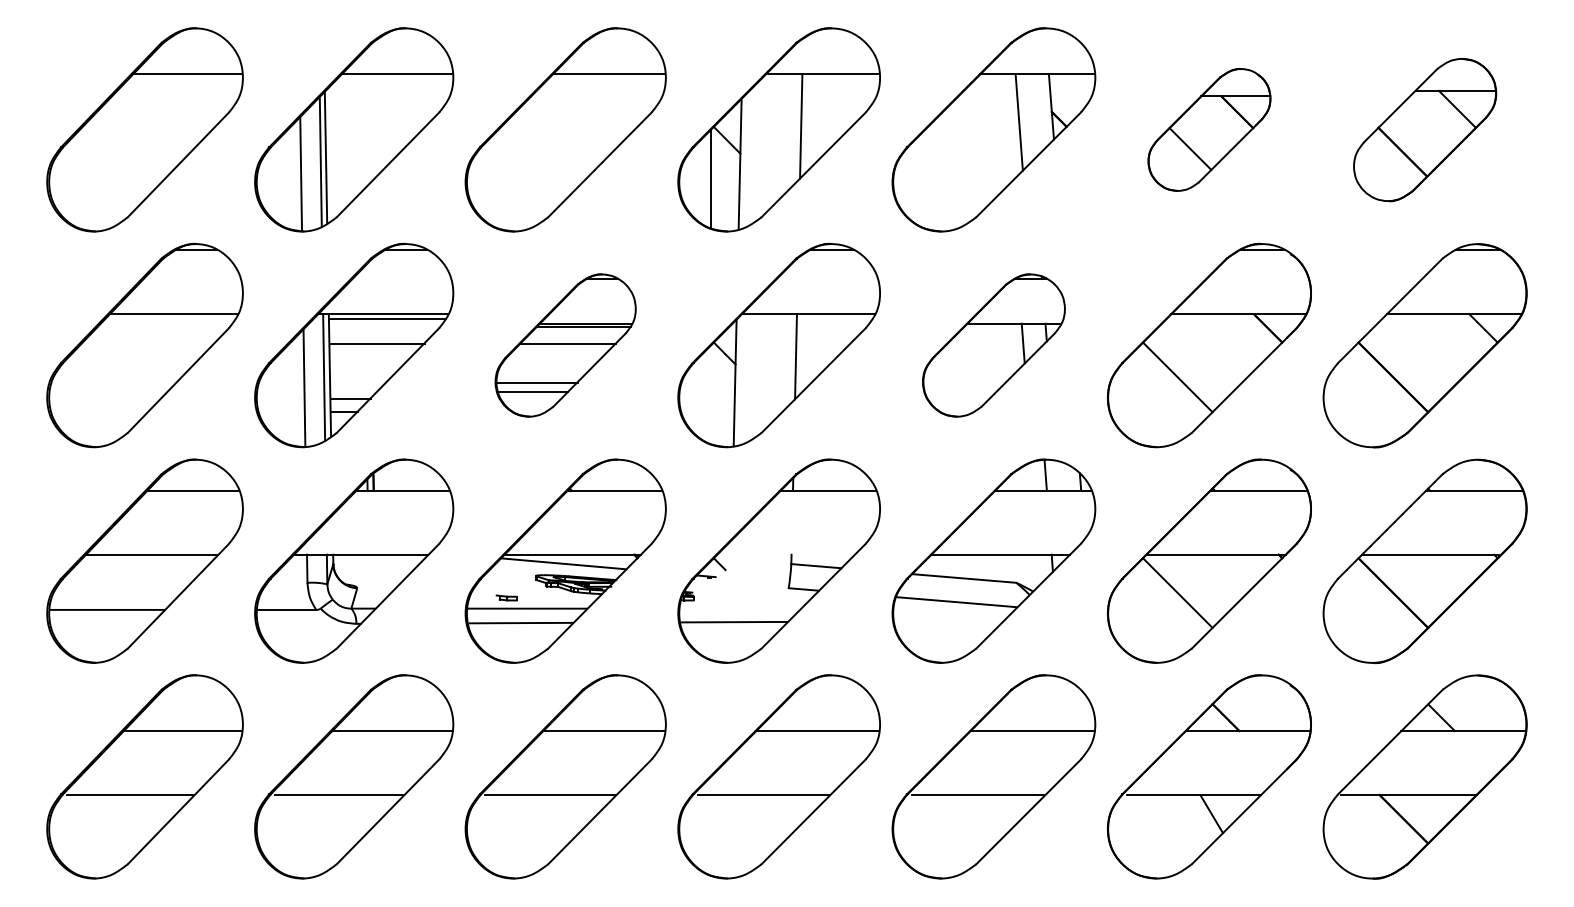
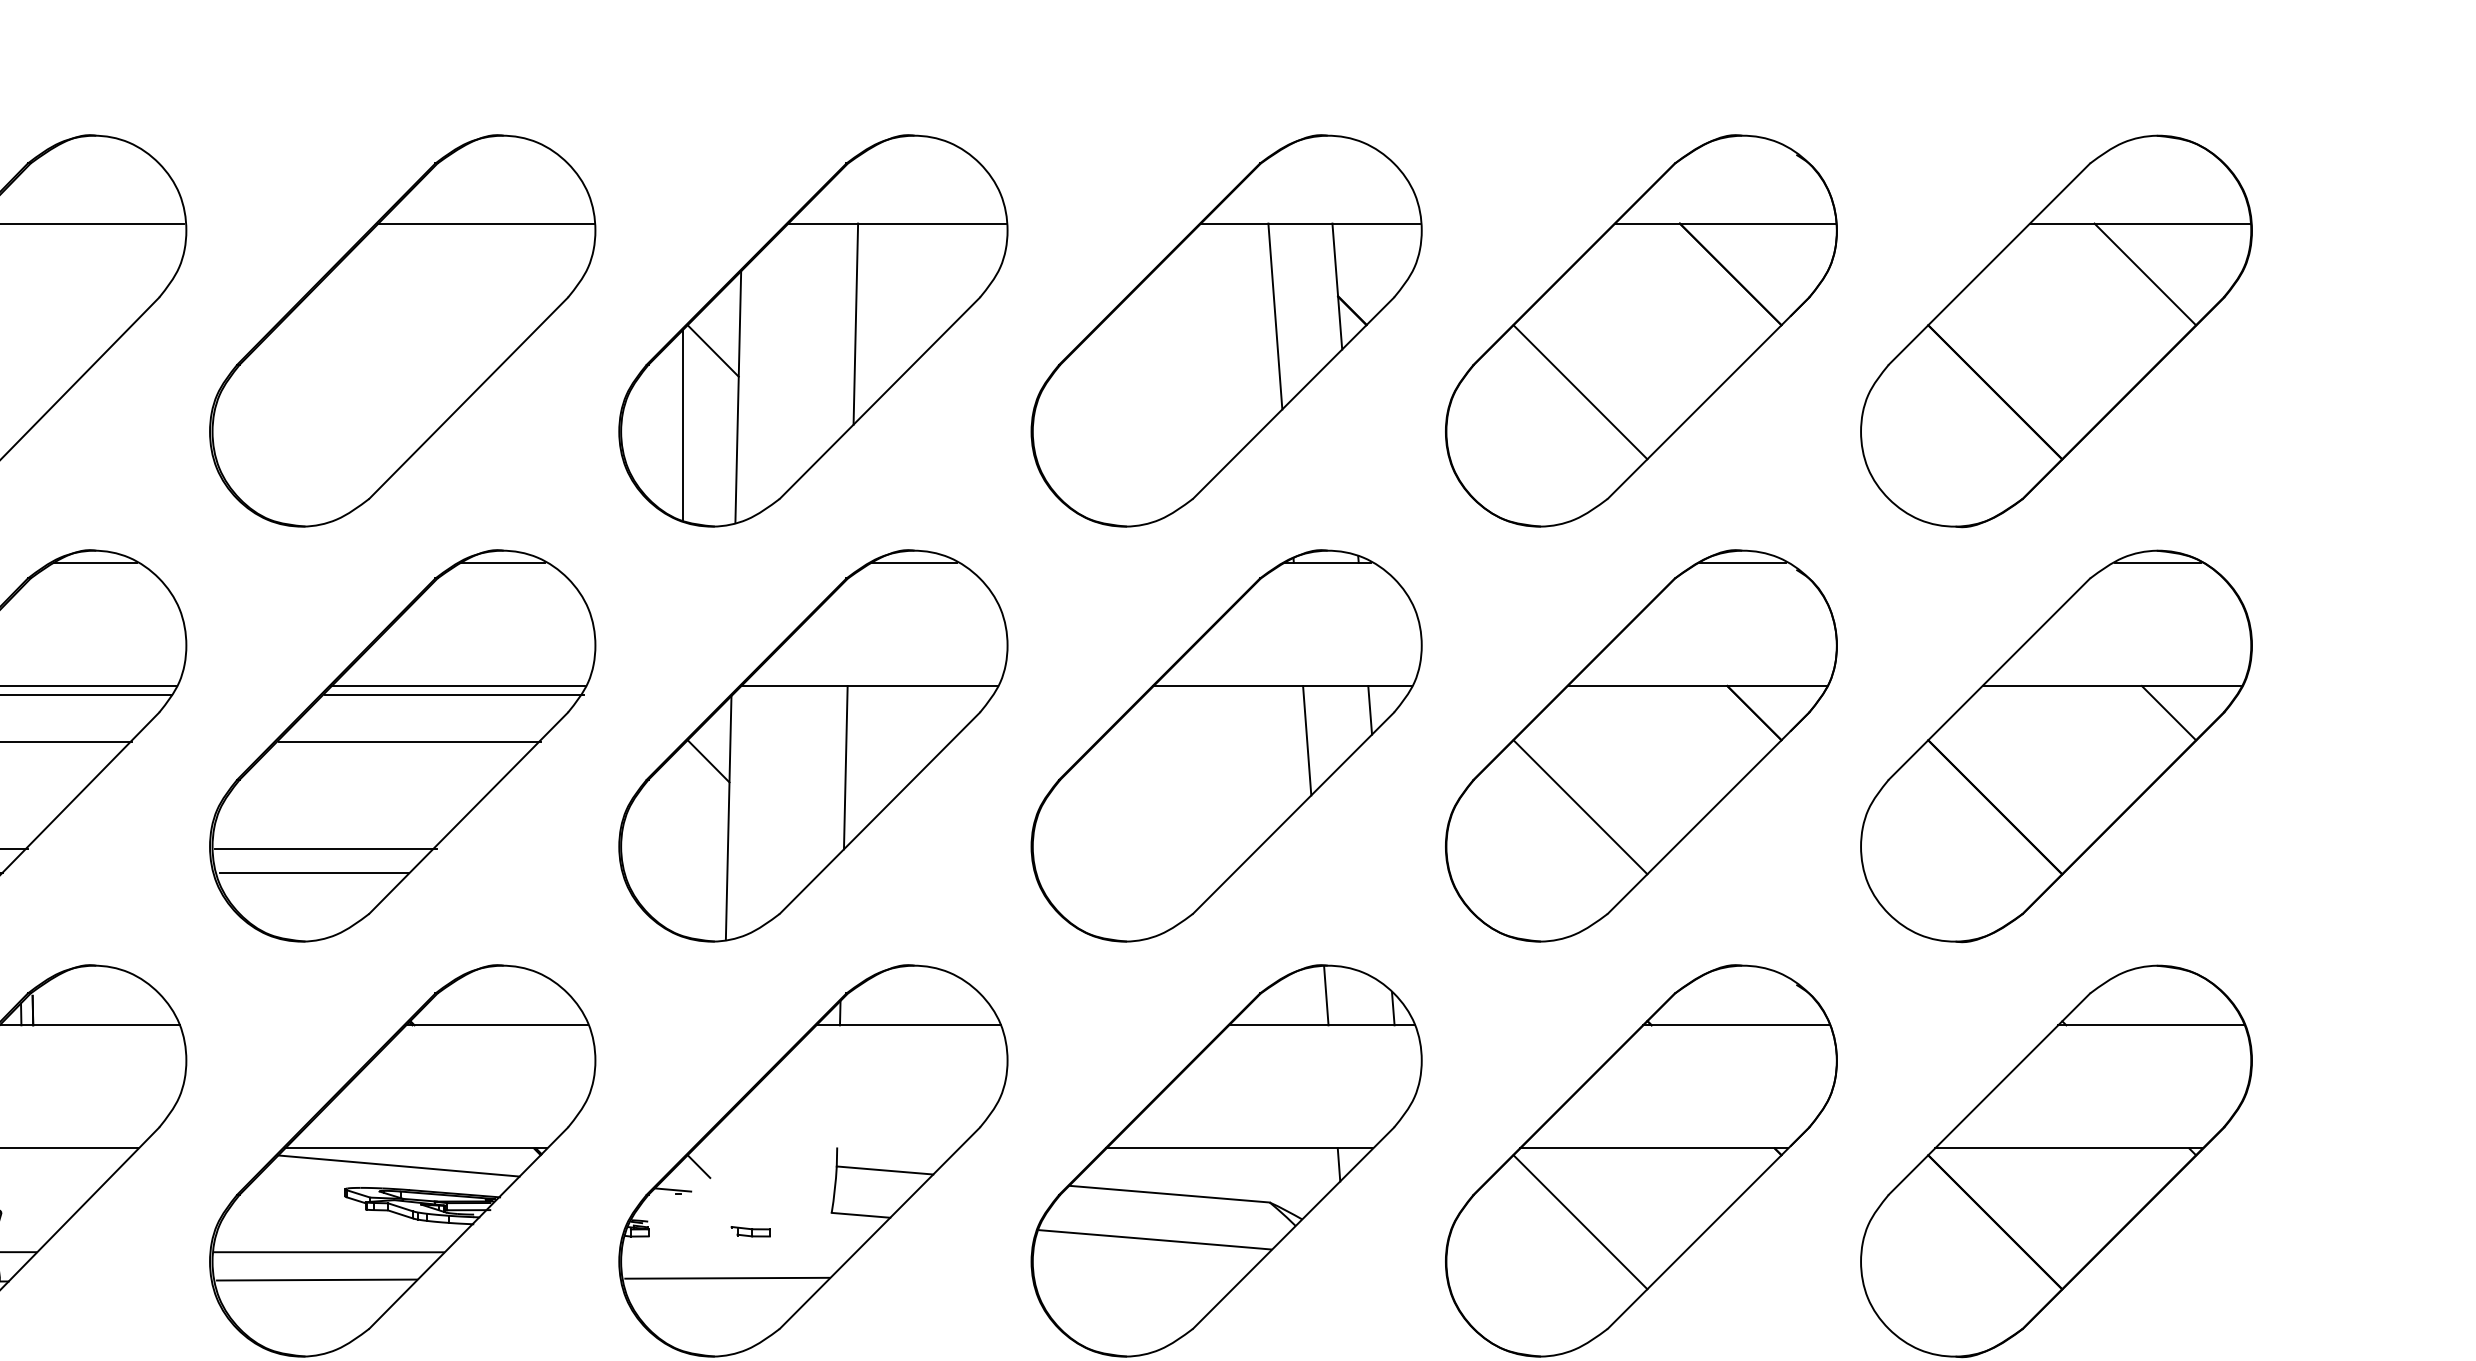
part: (1209, 129) -> (1641, 330), size x1.67
part: (1424, 129) -> (2055, 330), size x1.43
part: (565, 345) -> (402, 745), size x1.43
part: (993, 345) -> (1225, 745), size x1.43
part: (506, 597) -> (750, 1230), moved

